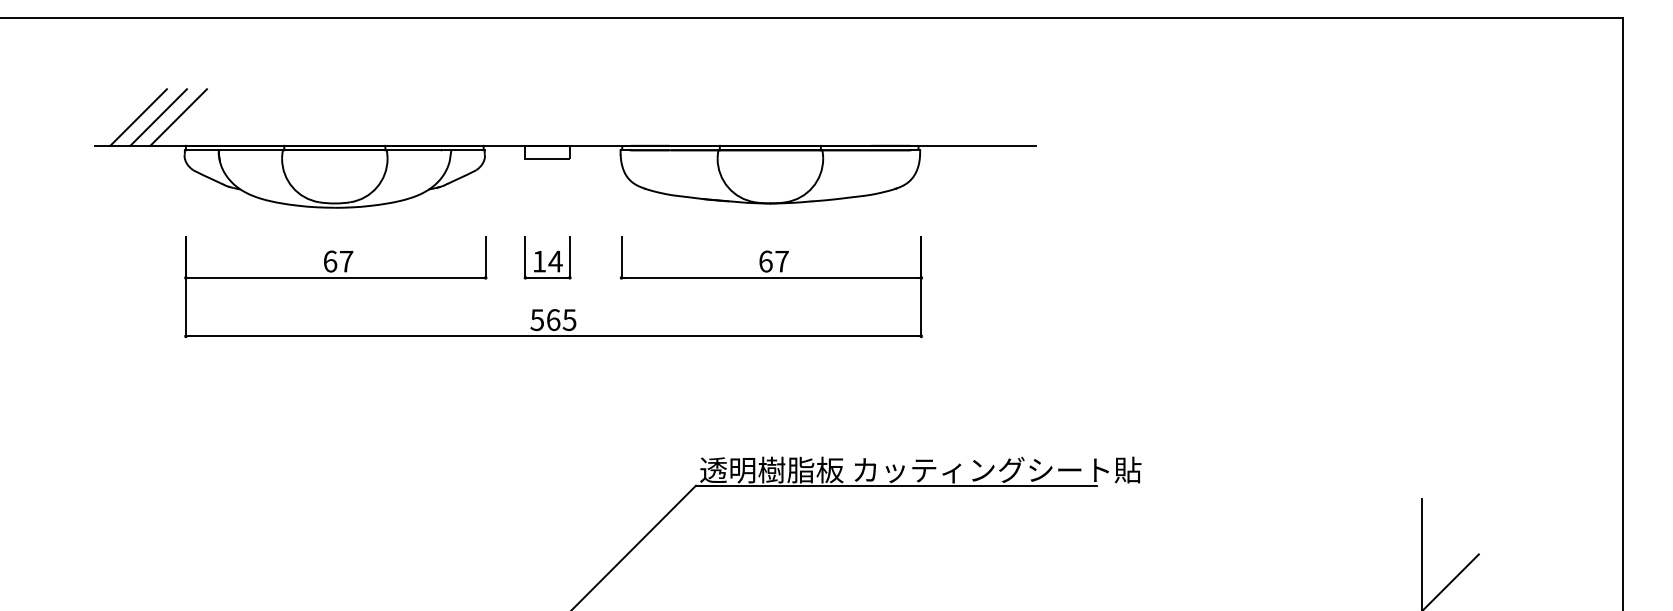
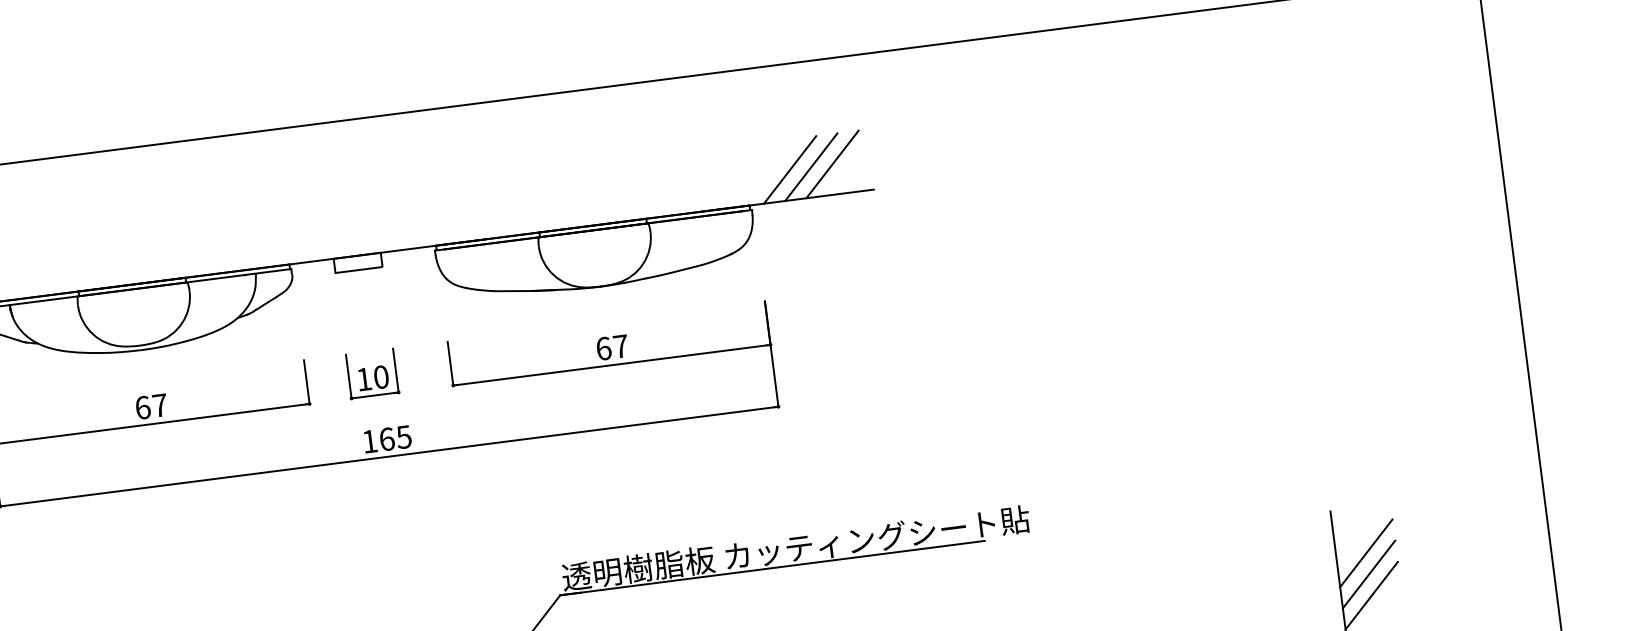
line: (960, 117) -> (790, 169), added
line: (980, 117) -> (811, 167), added
line: (1000, 117) -> (832, 164), added
text: (555, 261) -> (381, 377), 14 -> 10
text: (536, 320) -> (369, 442), 565 -> 165
line: (1450, 542) -> (1366, 553), added
line: (1450, 562) -> (1368, 574), added

